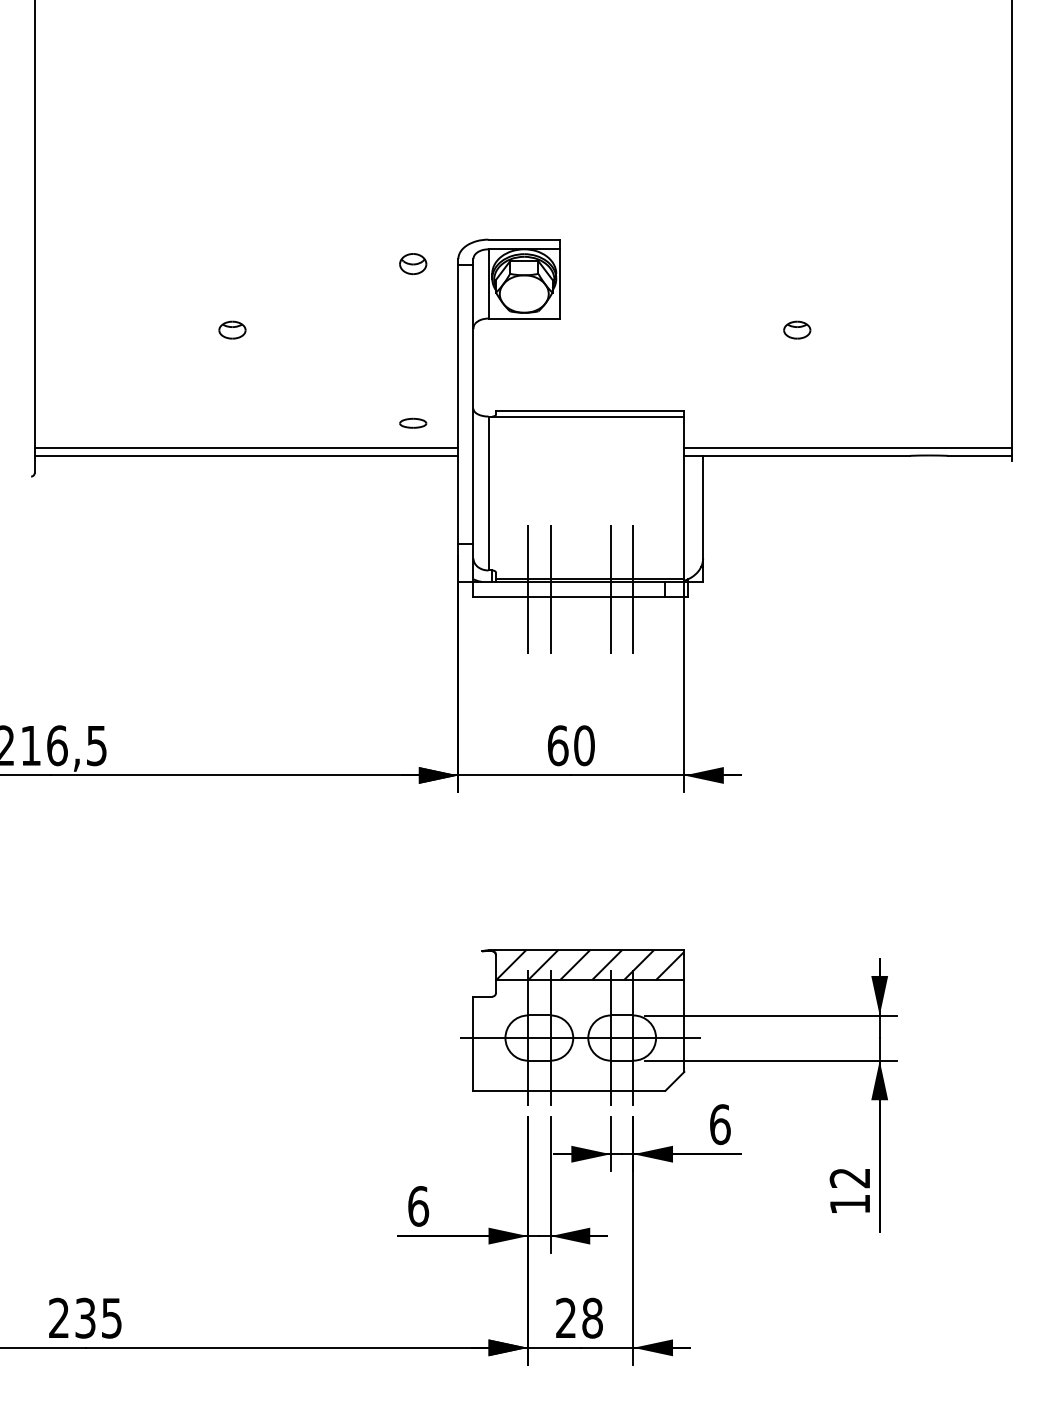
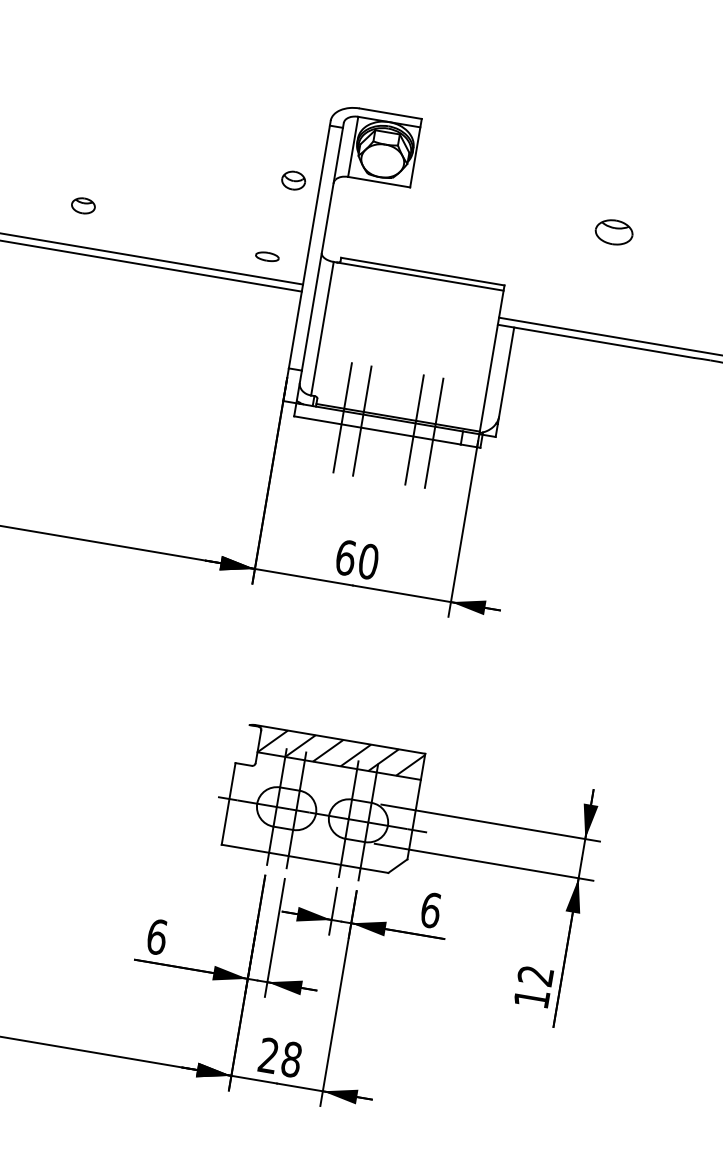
part: (413, 263) -> (294, 180), moved
part: (232, 329) -> (83, 205), moved
part: (797, 329) -> (614, 231), size x1.6

